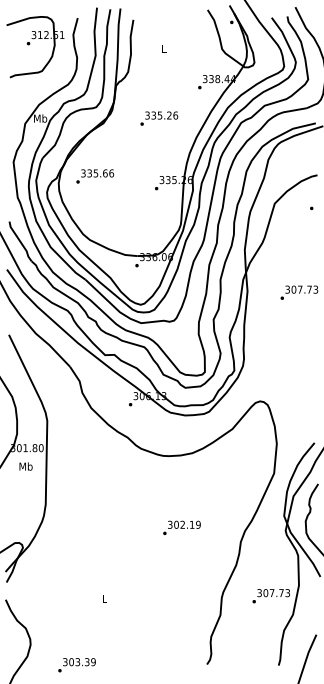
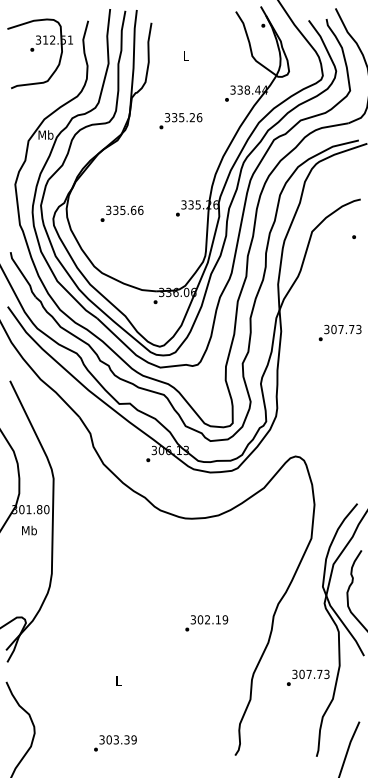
text: (158, 118) -> (180, 121), moved
text: (94, 176) -> (121, 213), moved
text: (181, 528) -> (206, 623), moved
text: (77, 665) -> (115, 743), moved

